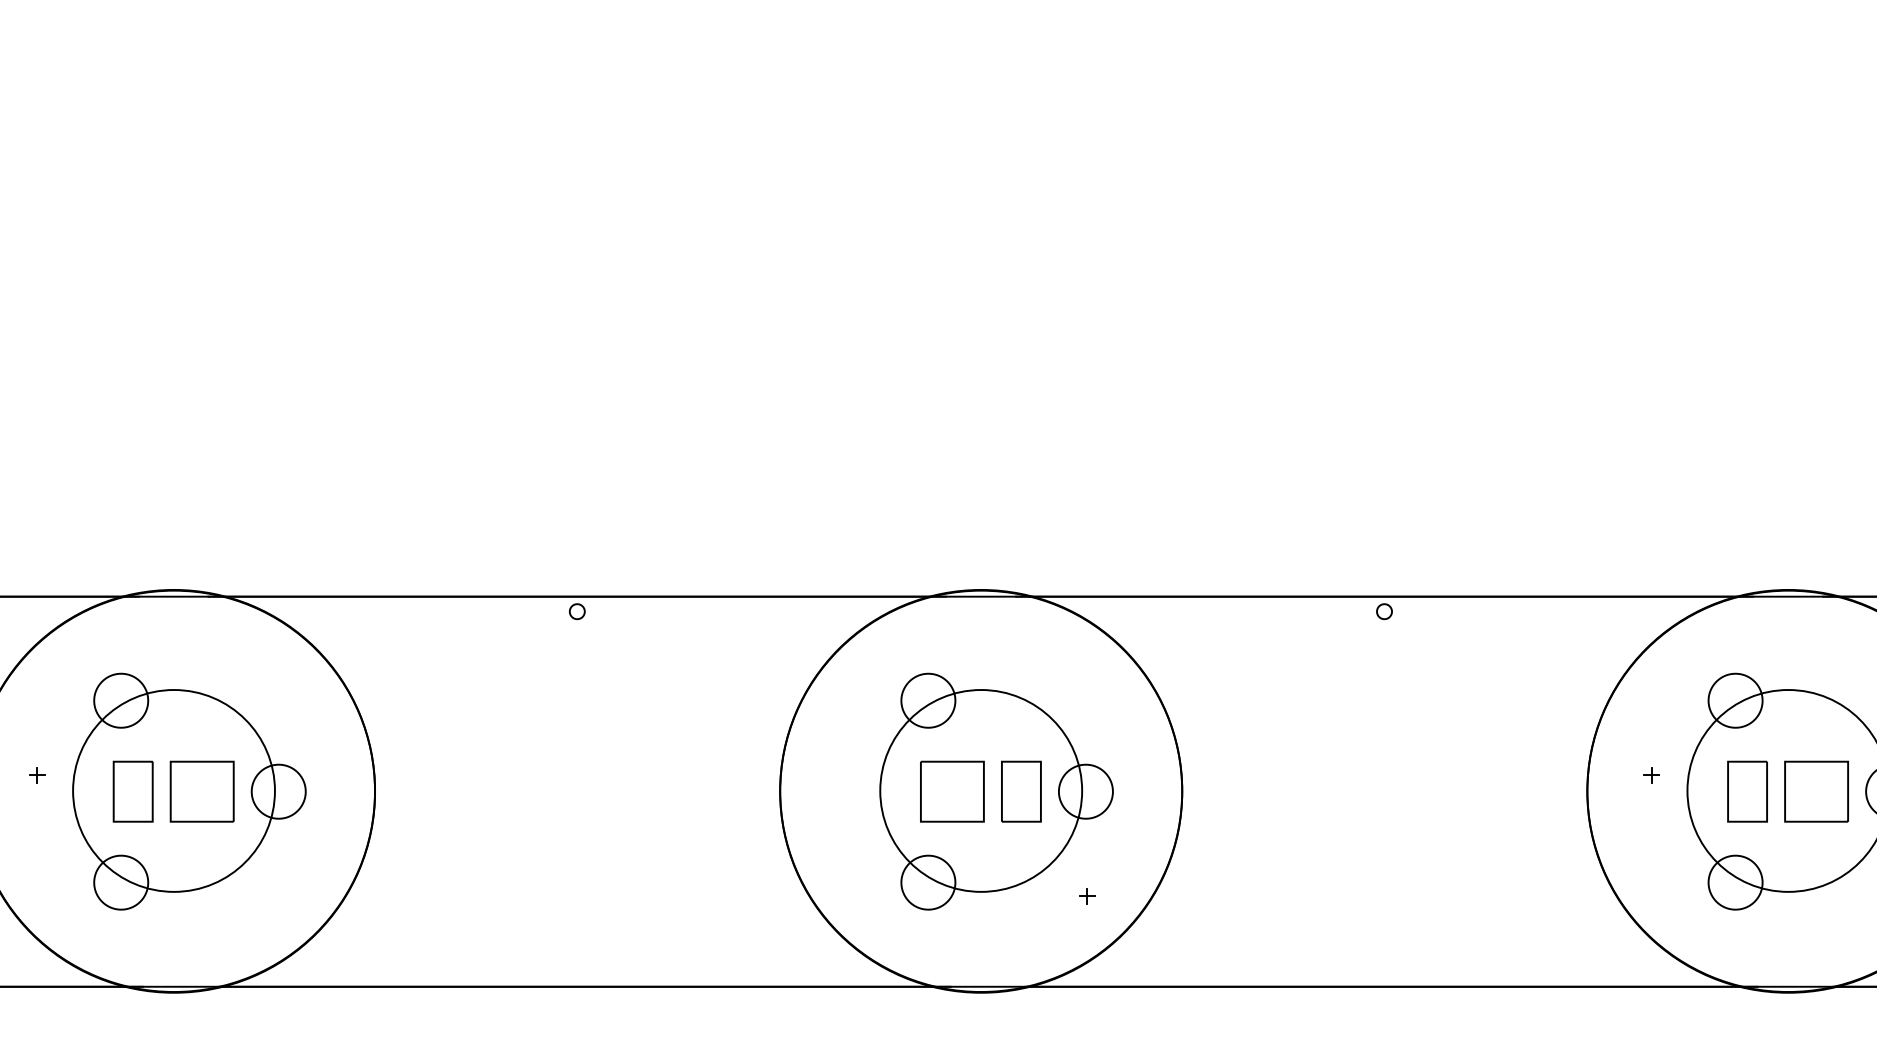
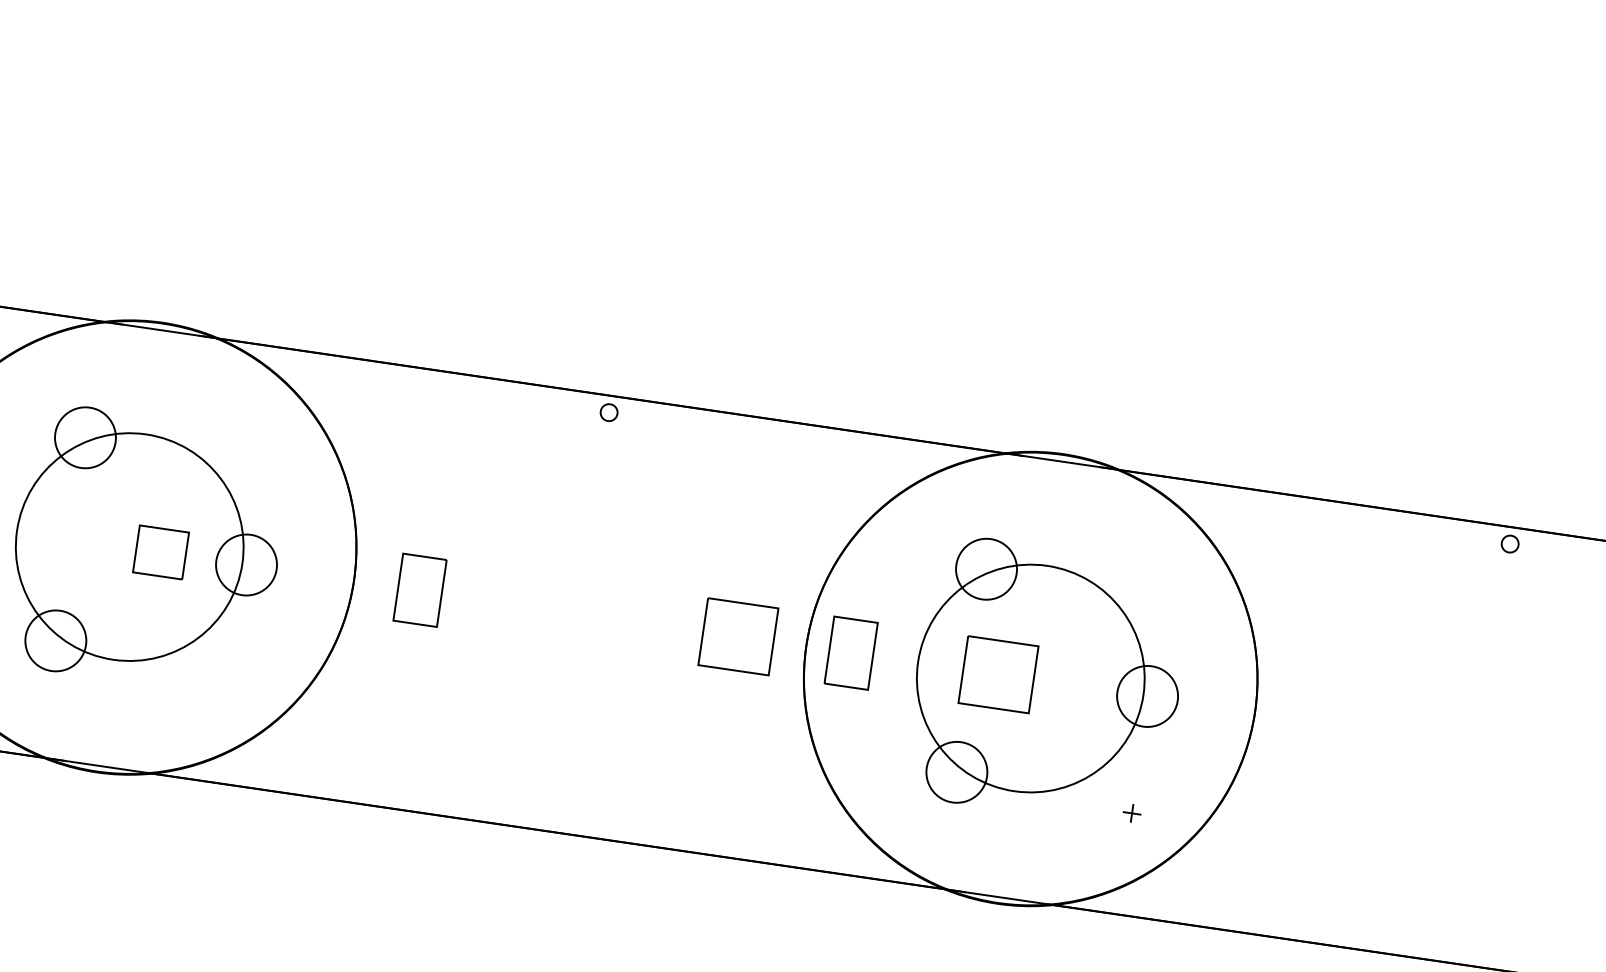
part: (132, 791) -> (419, 589), moved
part: (201, 791) -> (160, 552), size x0.7
part: (719, 791) -> (738, 636), added
part: (1021, 791) -> (851, 652), moved

